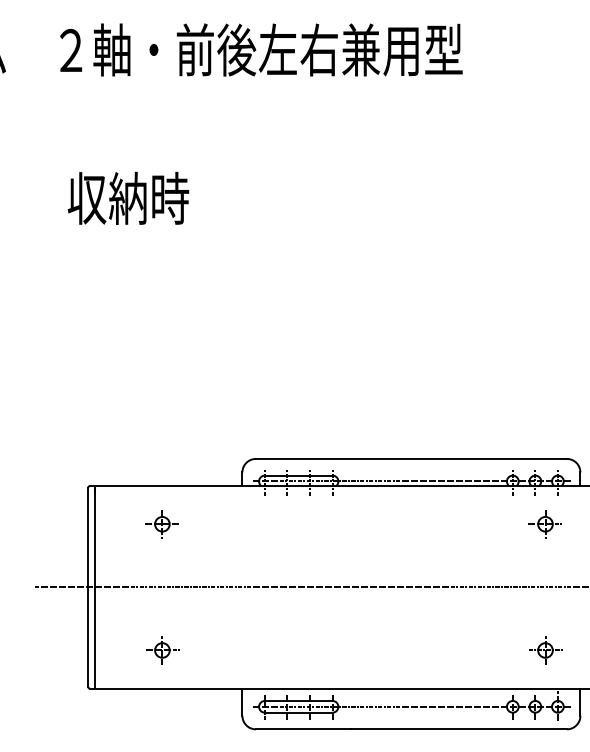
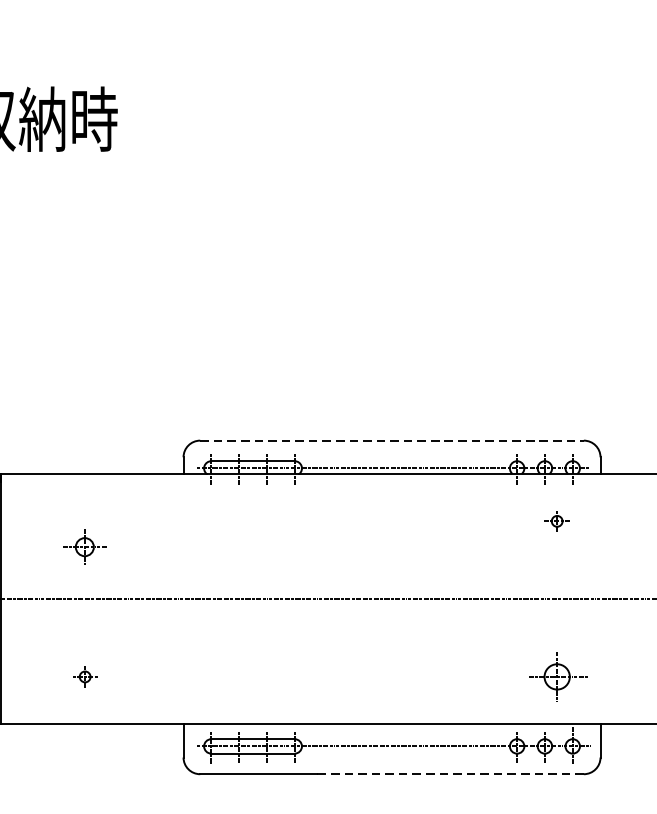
line: (411, 458) -> (392, 440), solid -> dashed
part: (161, 524) -> (83, 547), moved
part: (544, 524) -> (556, 521), size x0.6
part: (162, 650) -> (84, 676), size x0.6
part: (545, 650) -> (557, 676), size x1.4
line: (458, 729) -> (450, 774), solid -> dashed

